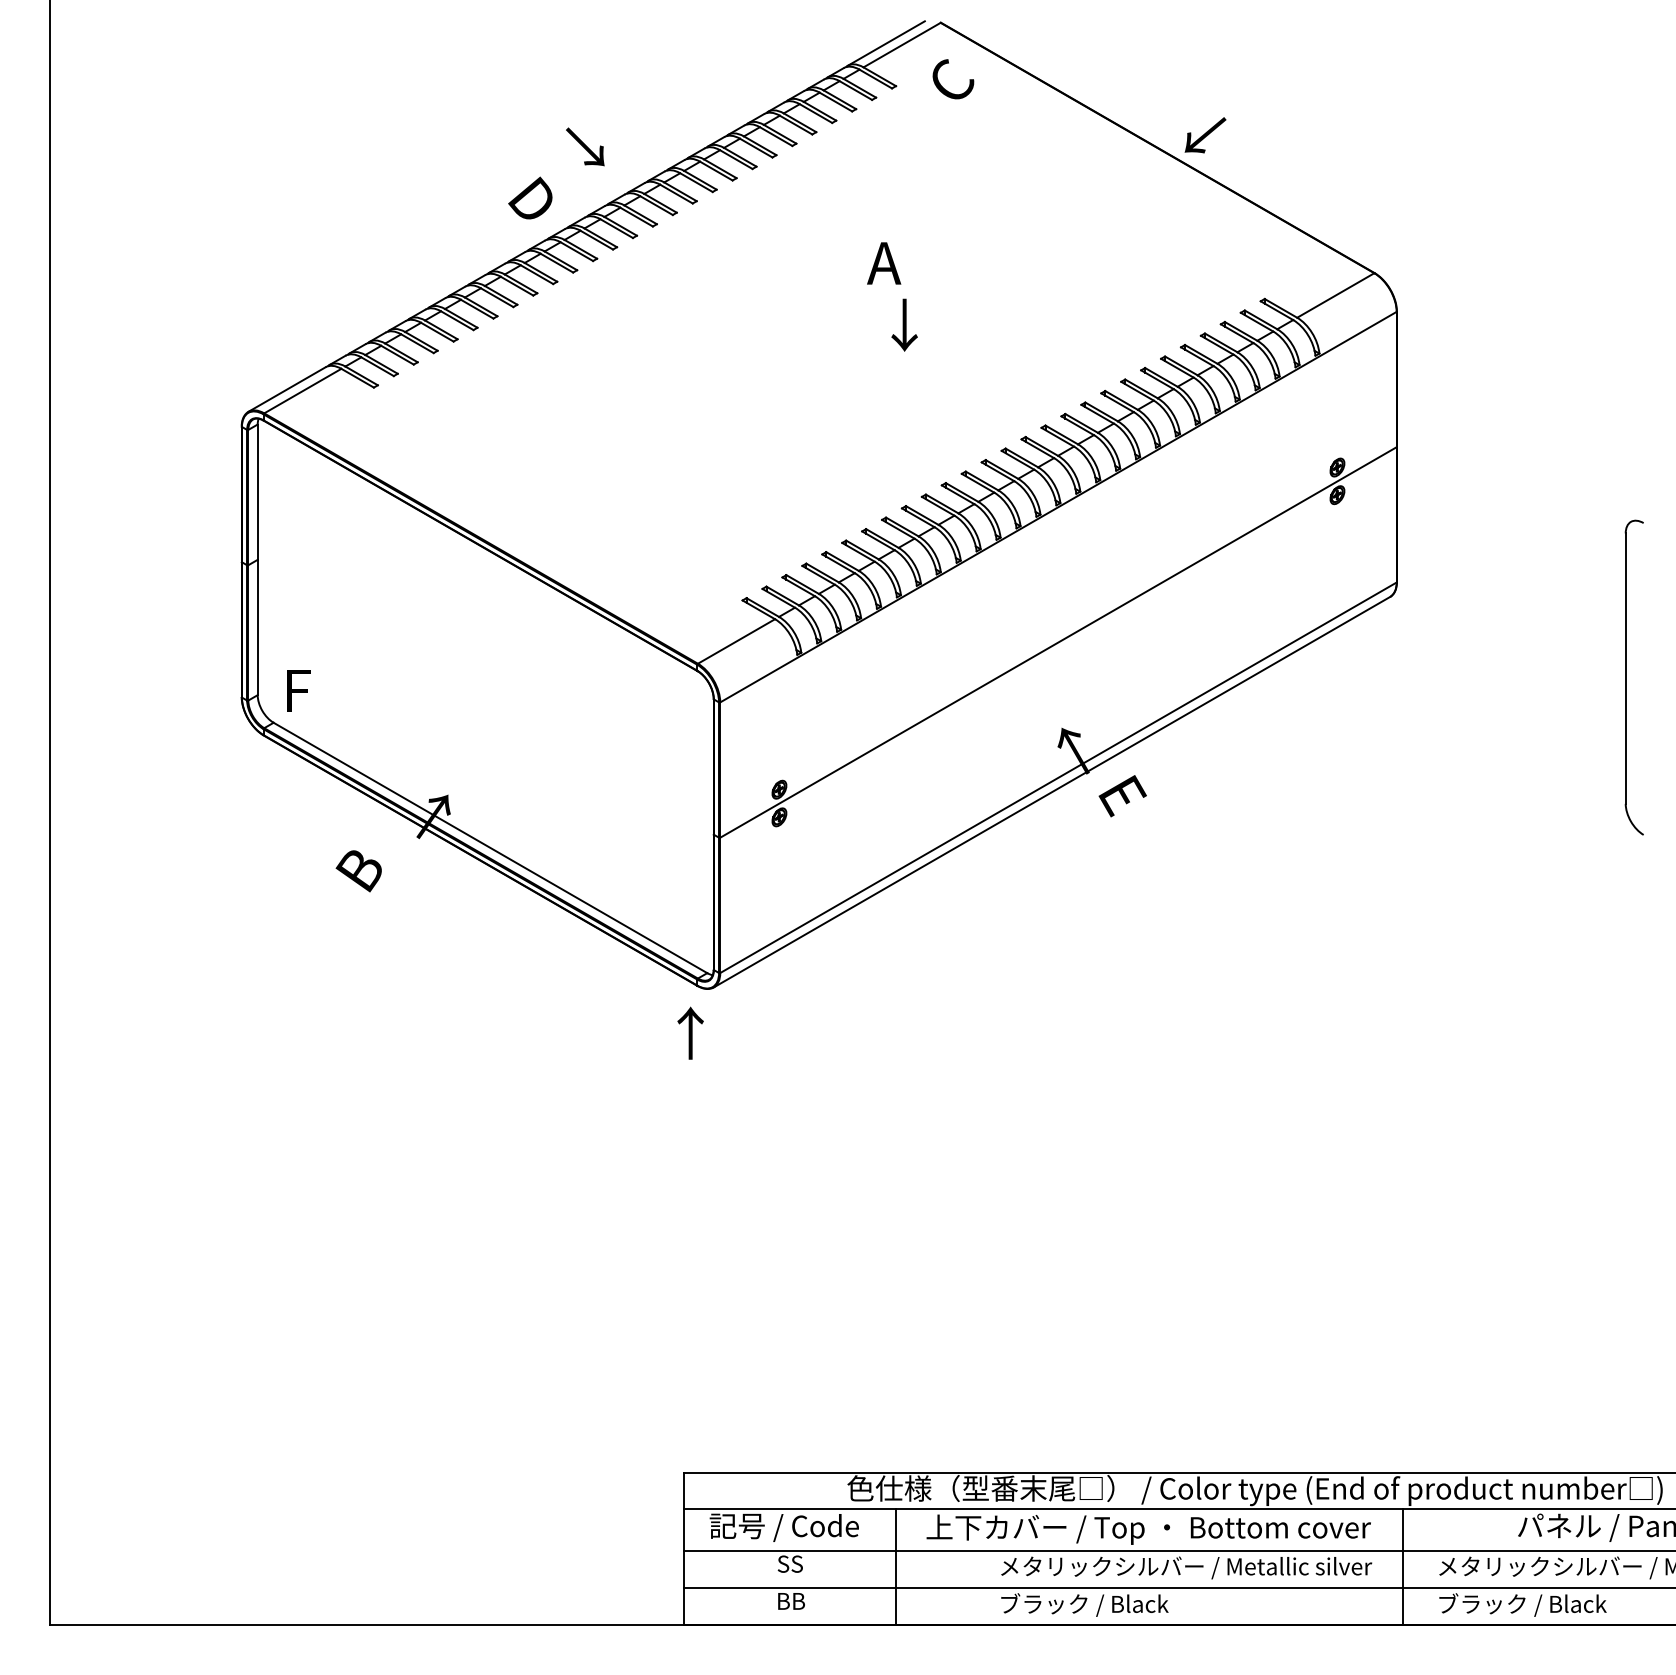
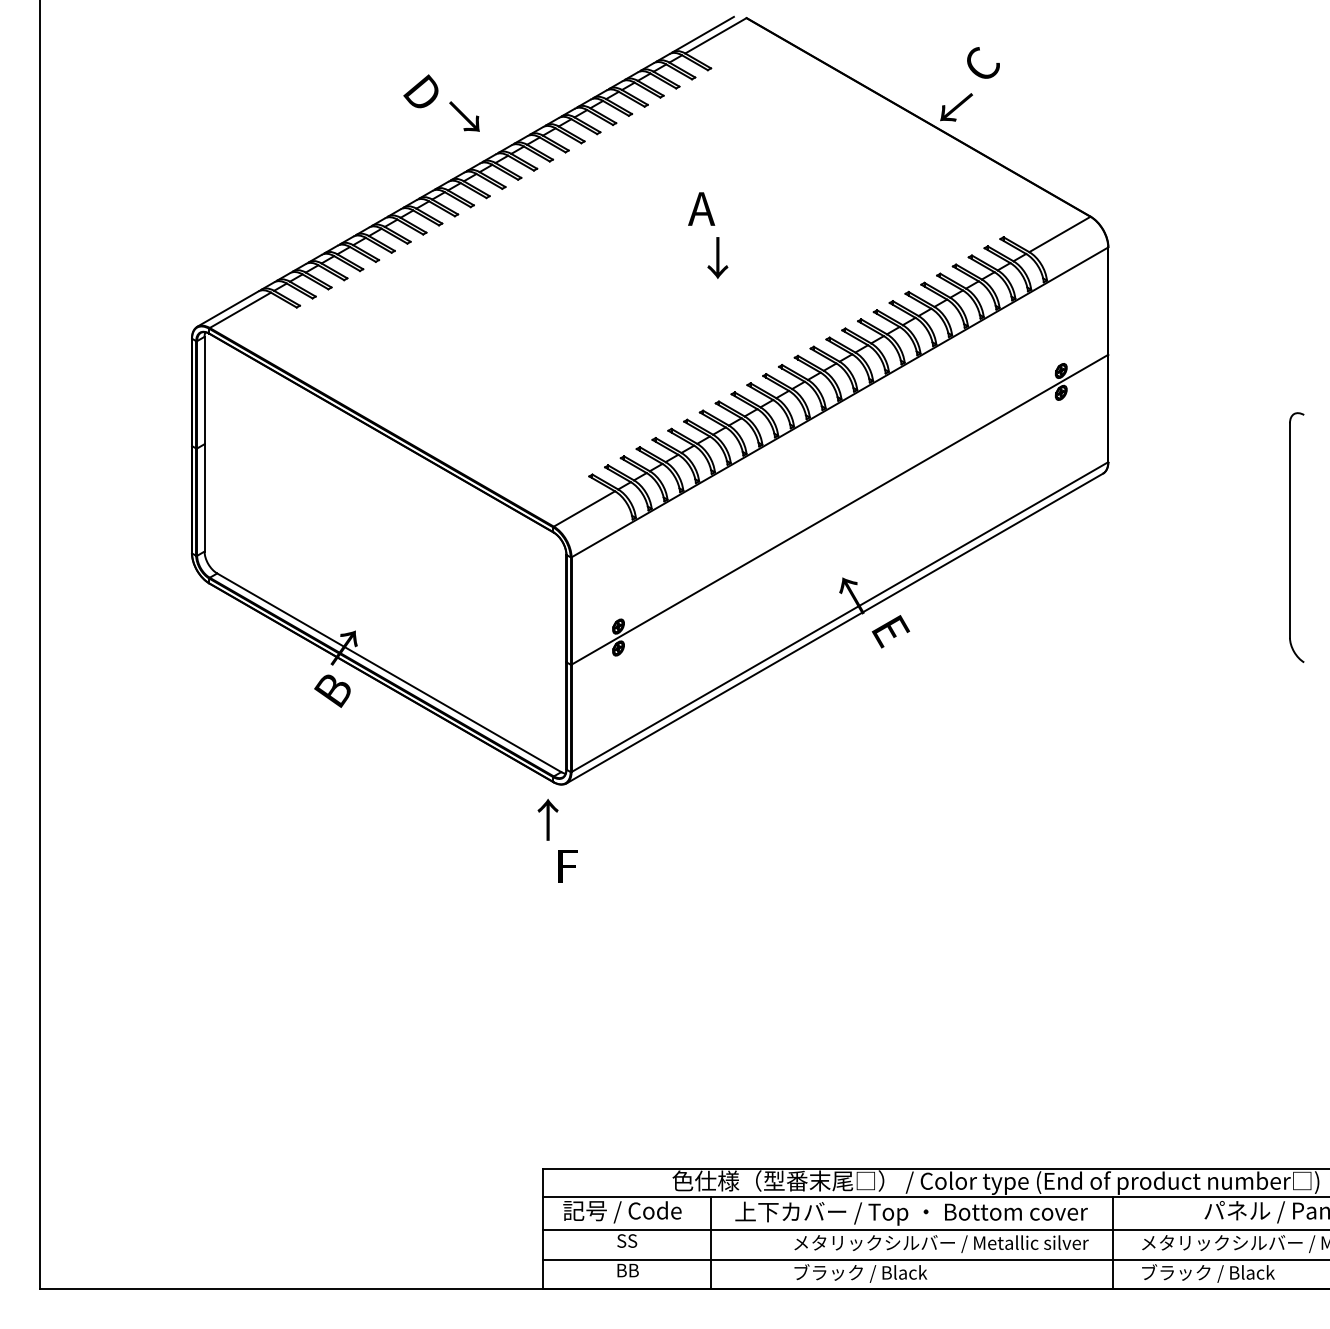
text: (953, 79) -> (983, 63), moved
text: (530, 197) -> (421, 90), moved
text: (298, 690) -> (567, 866), moved
text: (358, 871) -> (332, 691), moved

